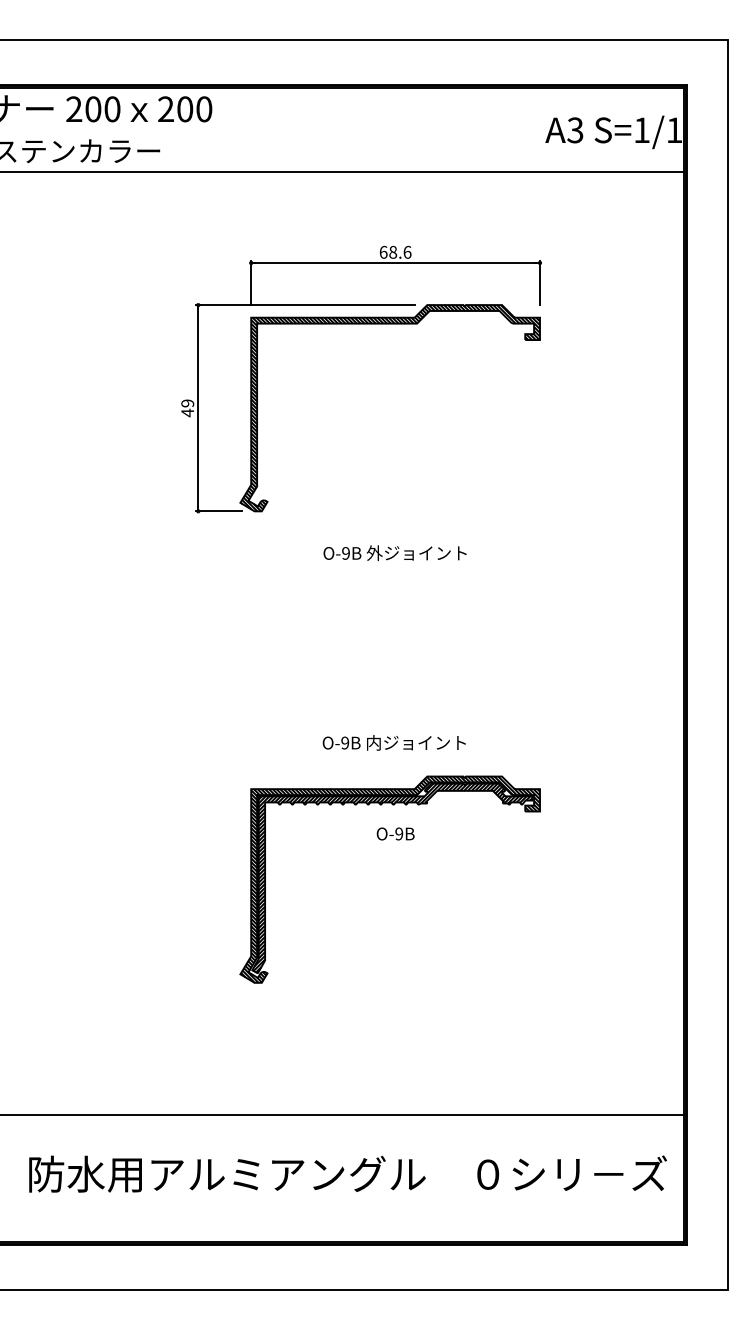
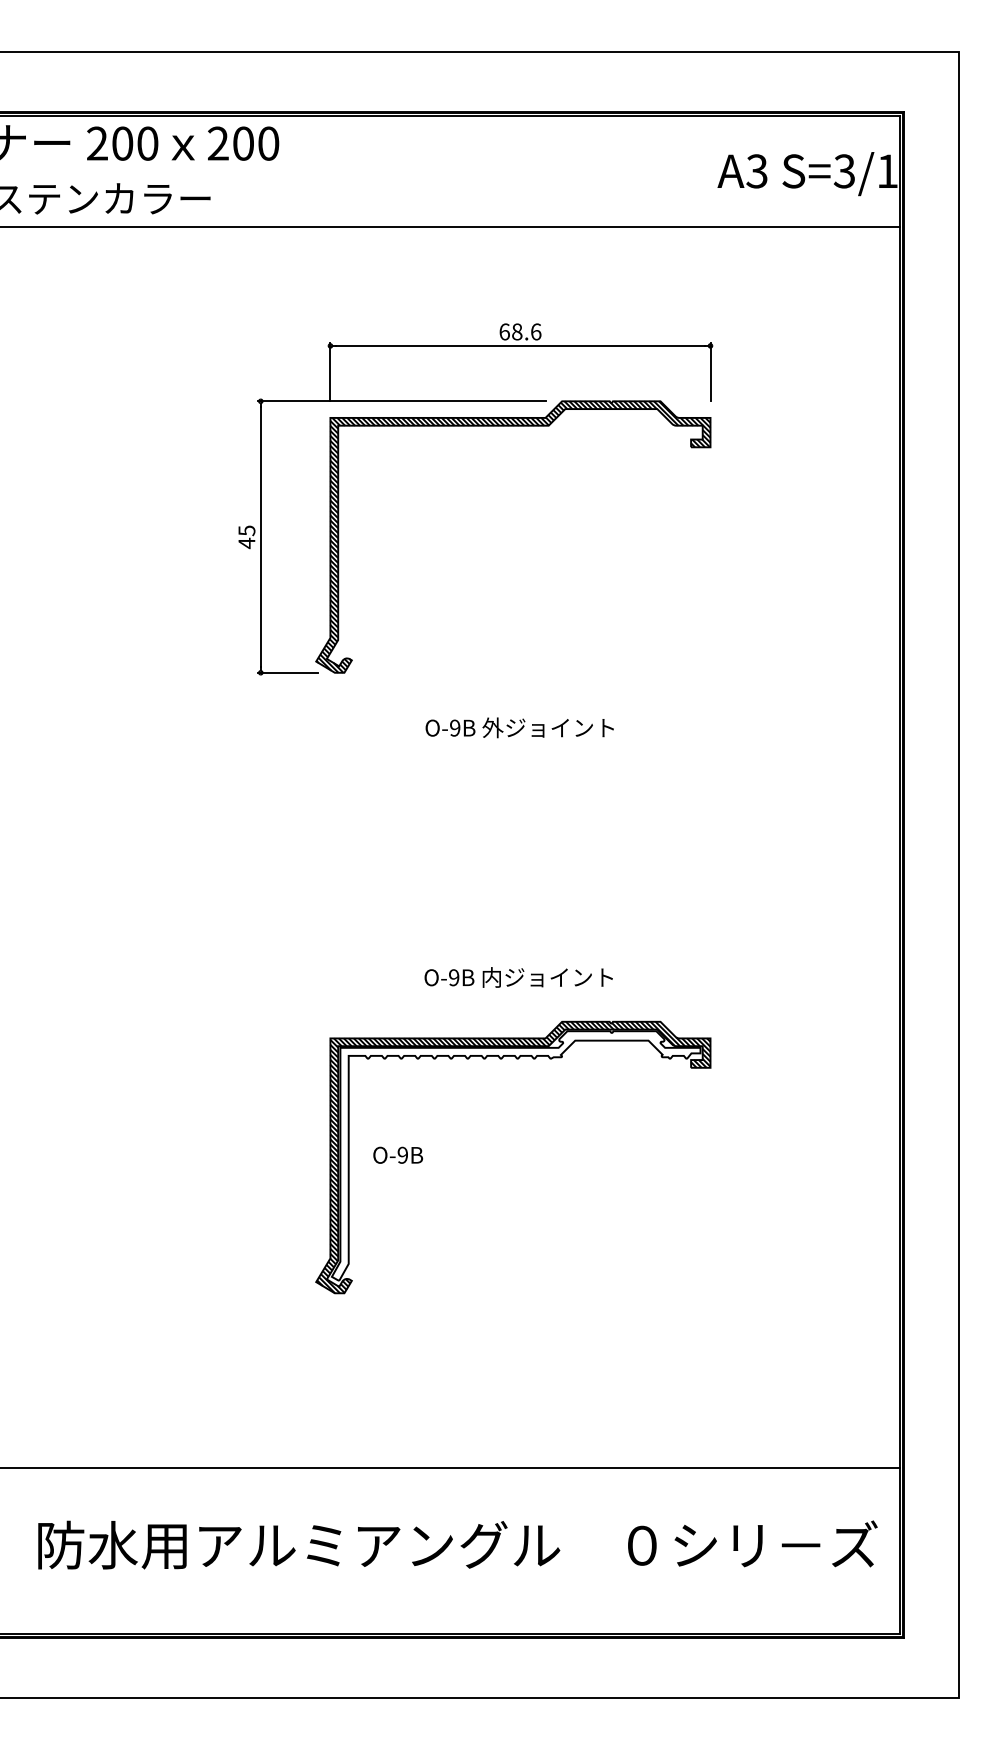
text: (641, 130) -> (844, 171), S=1/1 -> S=3/1
text: (187, 403) -> (246, 530), 49 -> 45
text: (395, 833) -> (397, 1154), moved
hatch: (392, 877) -> (516, 1154), removed

